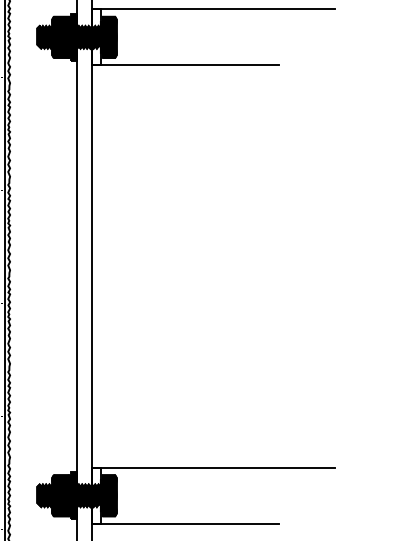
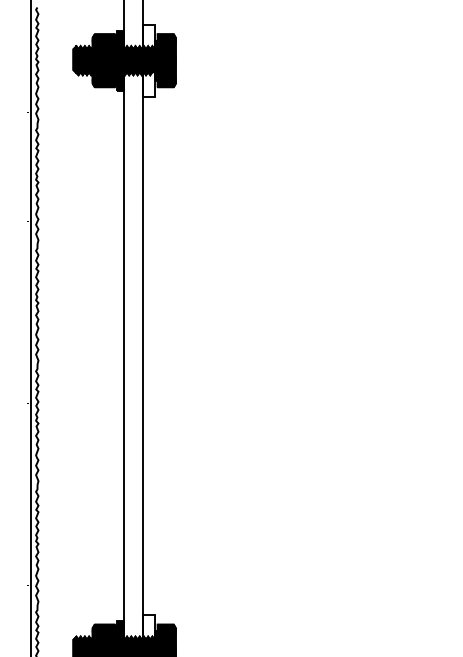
line: (212, 9) -> (299, 24), removed
line: (184, 65) -> (263, 96), removed
line: (212, 467) -> (299, 614), removed

